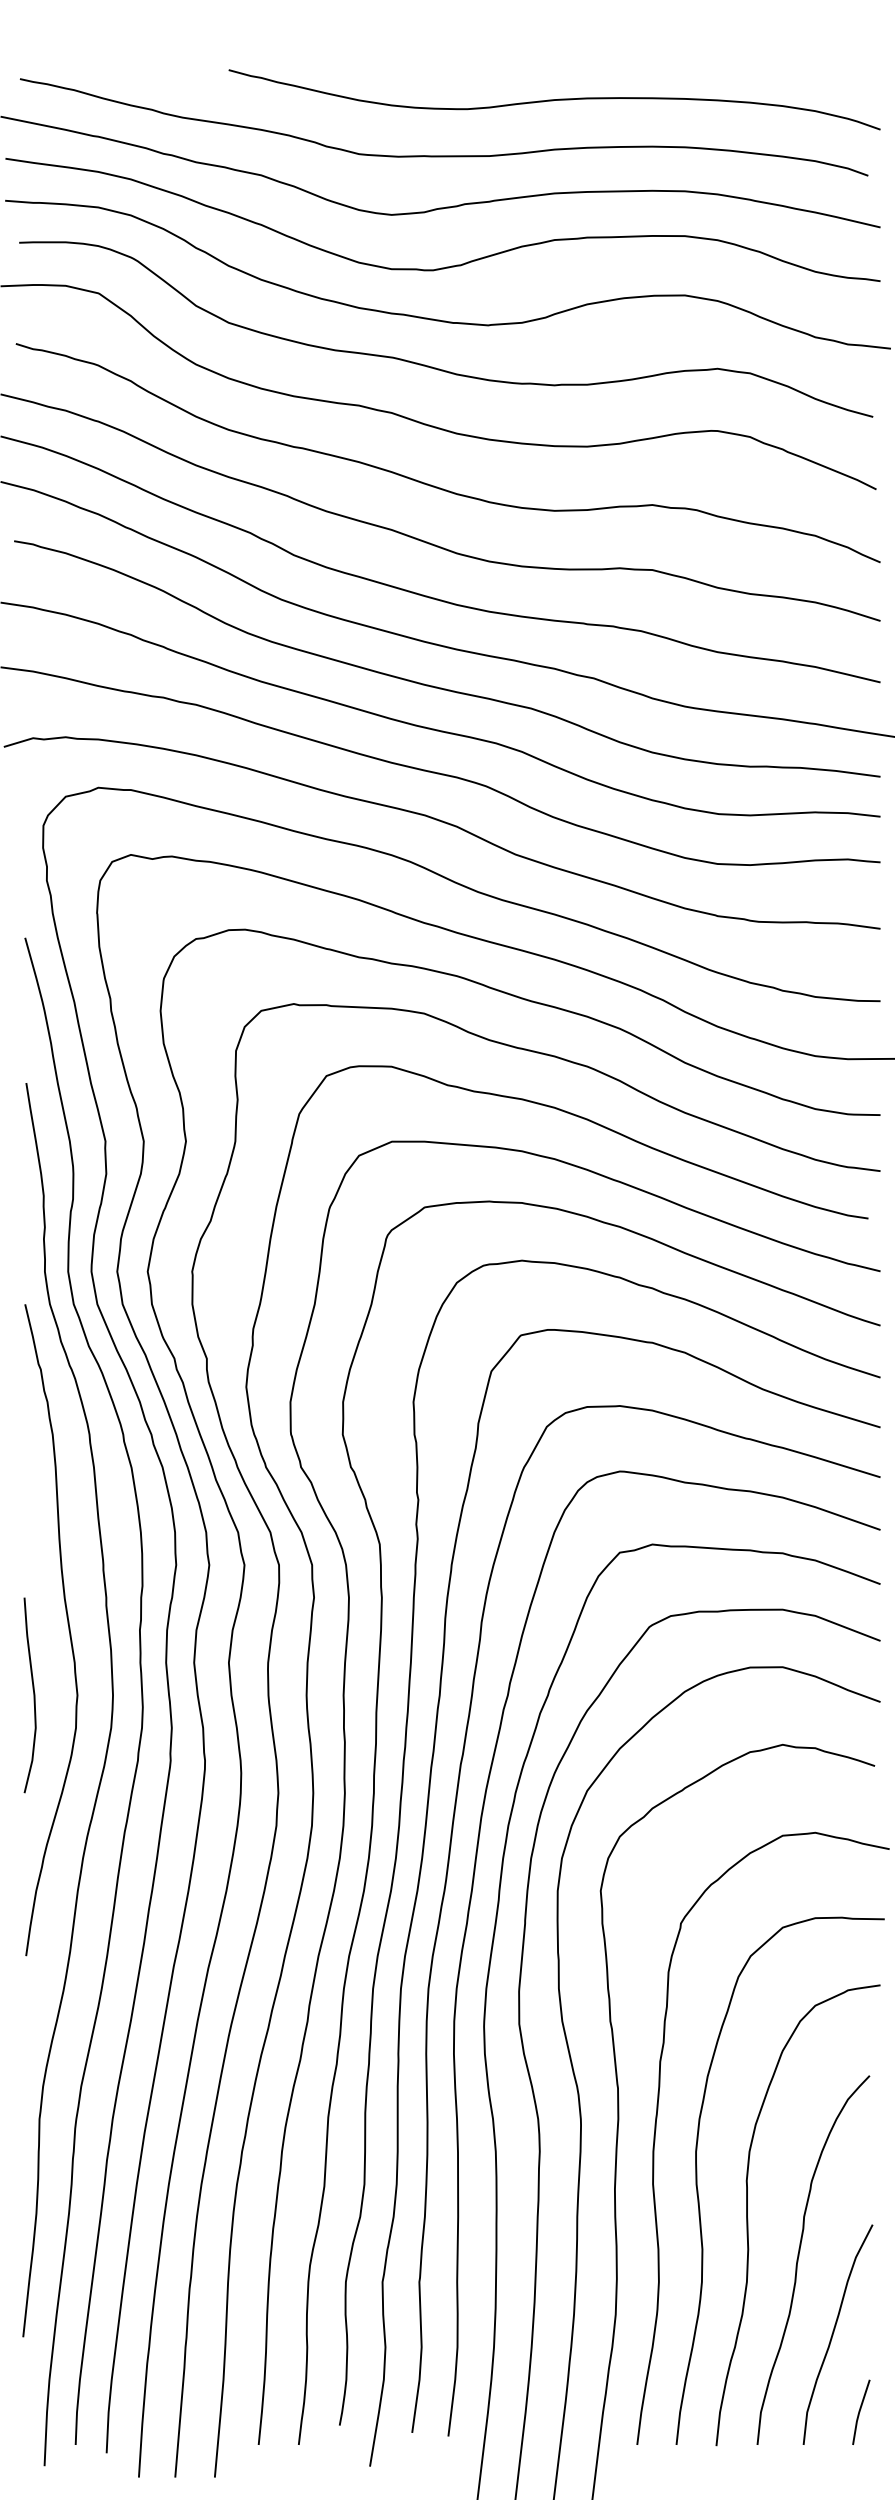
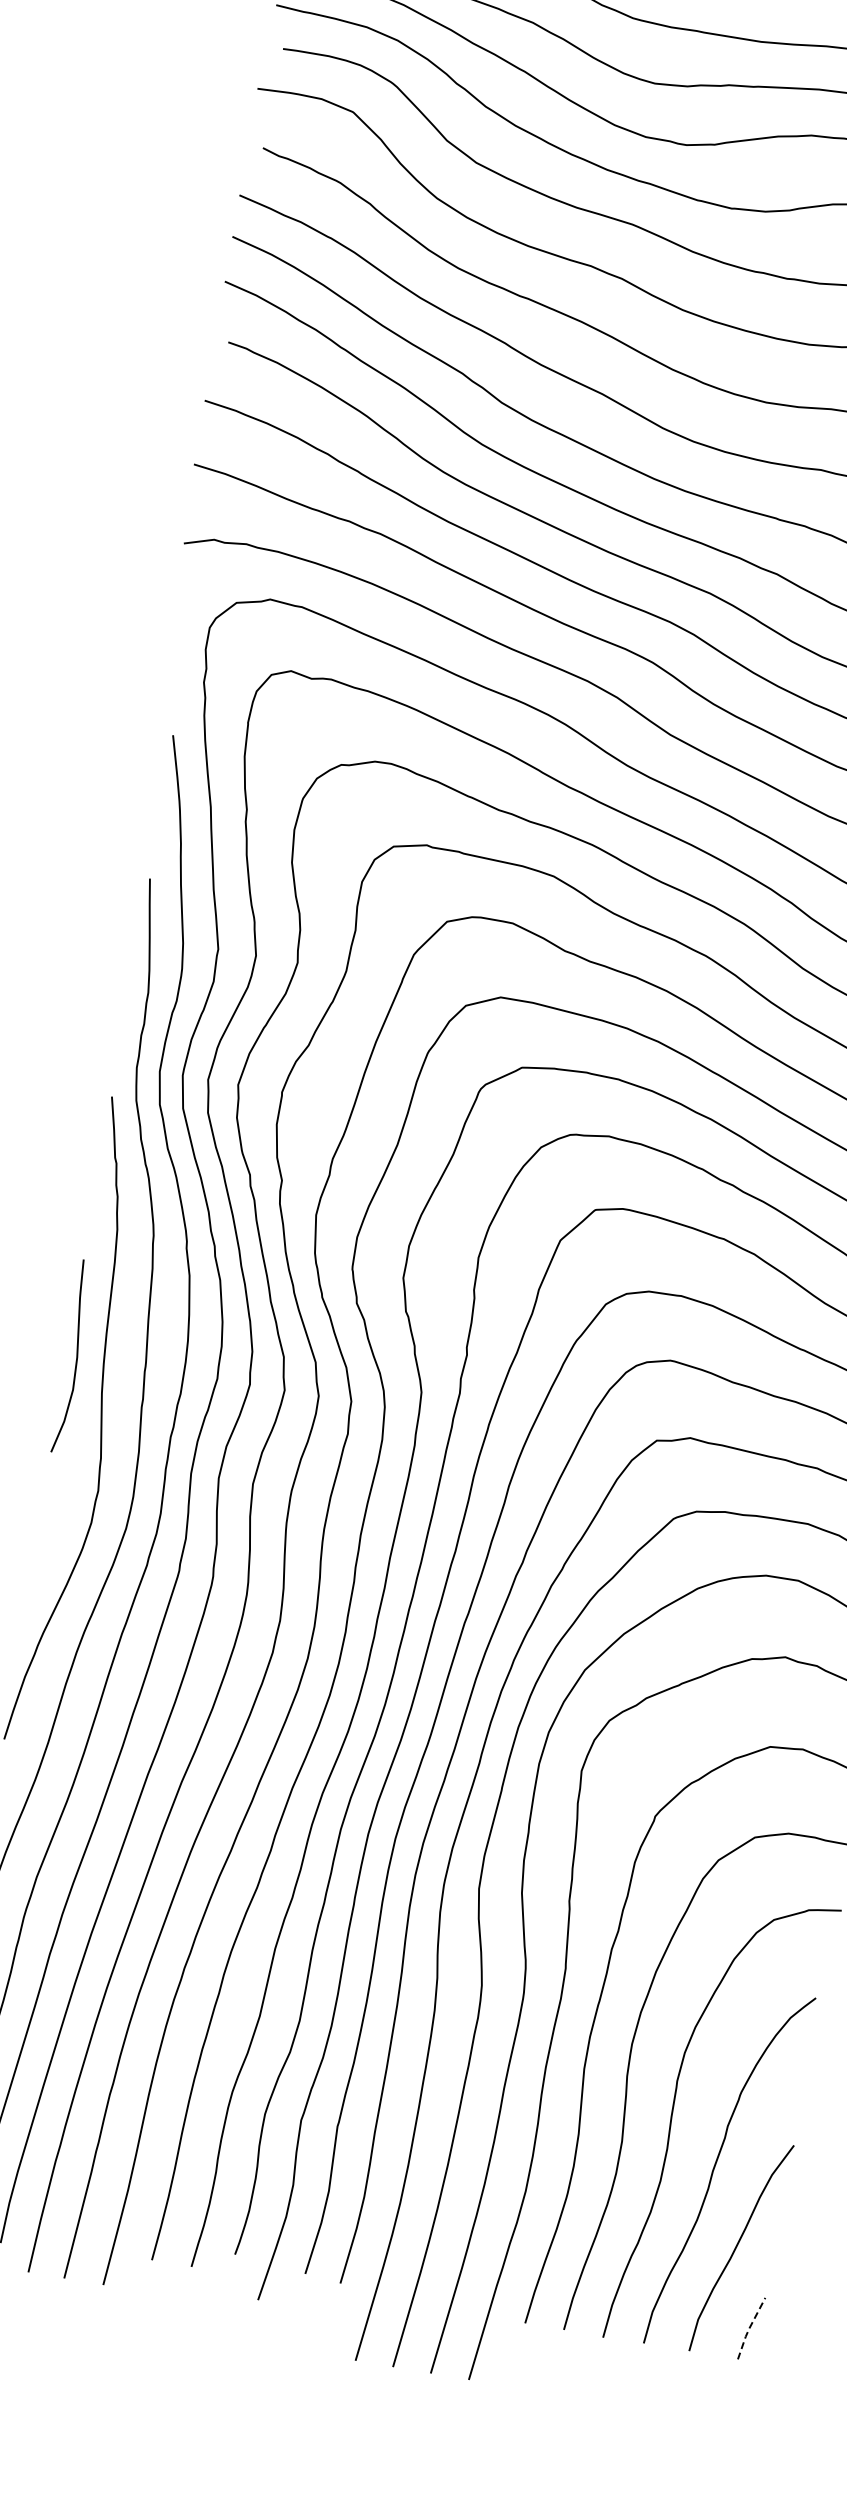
curve: (33, 1695) -> (76, 1357), moved
line: (859, 2412) -> (749, 2328), solid -> dashed

